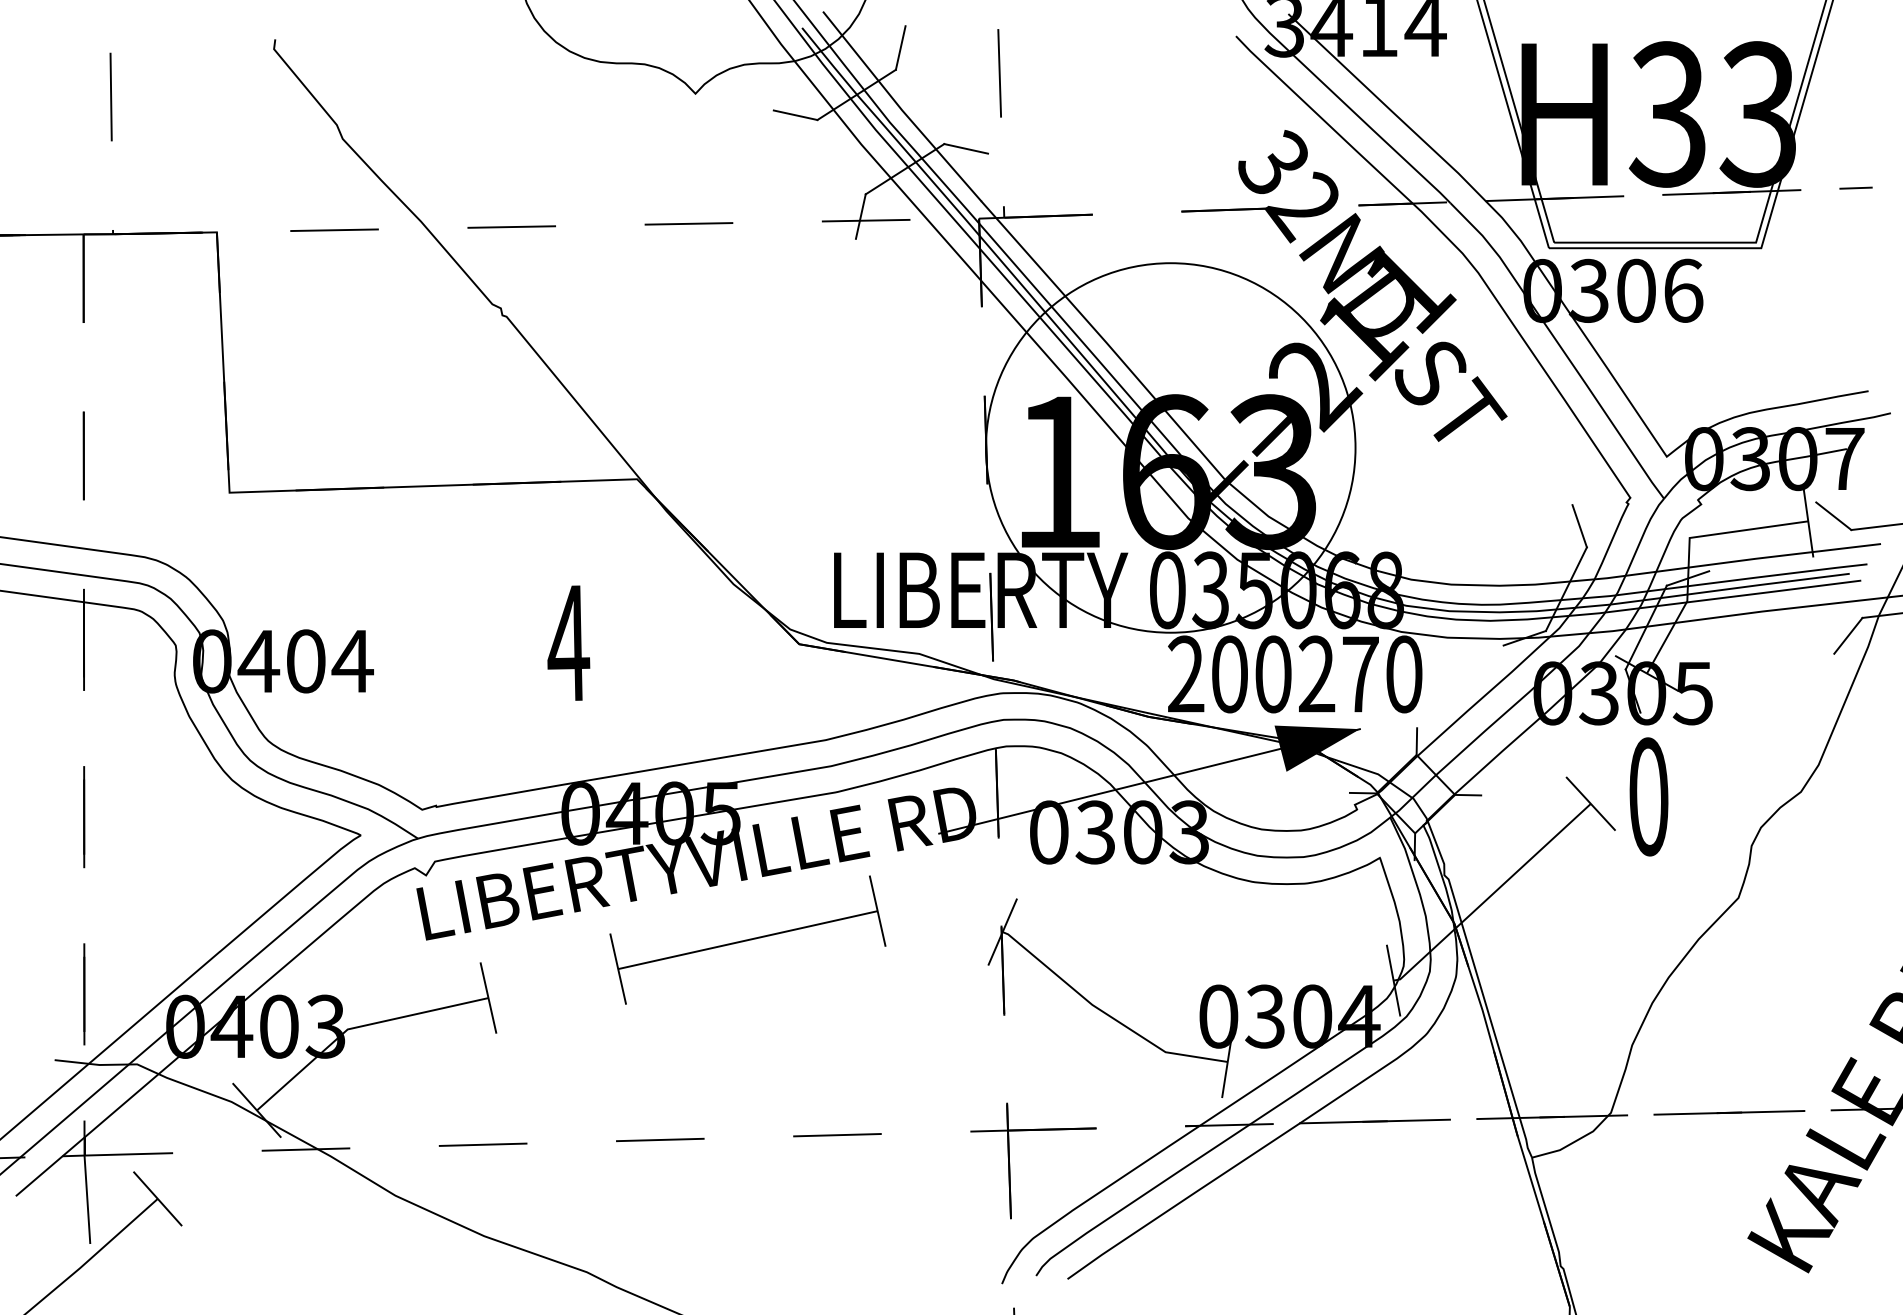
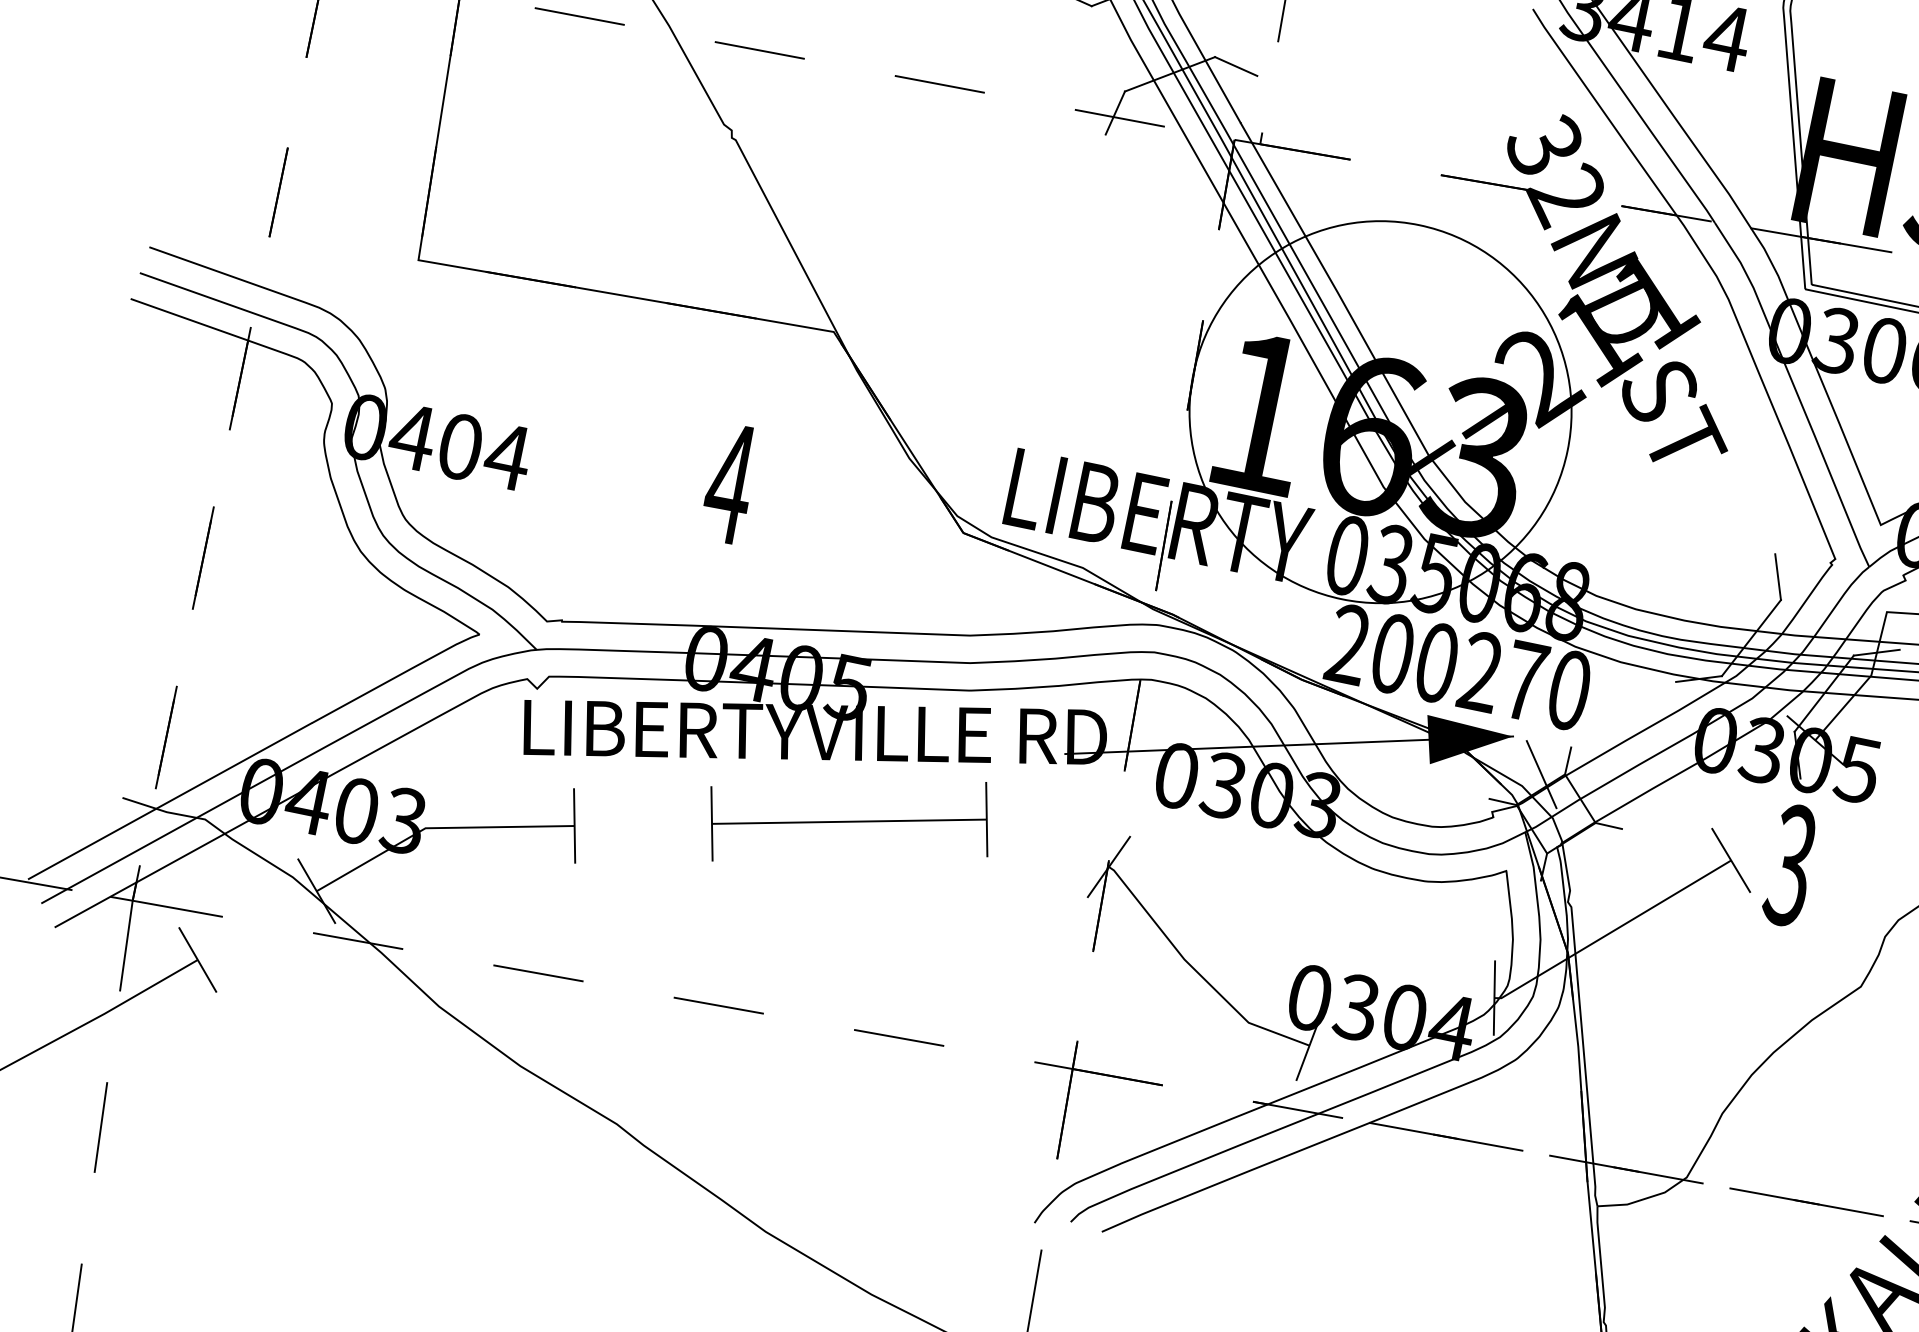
line: (1394, 759) -> (1541, 774), added
text: (1648, 796) -> (1791, 865), 0 -> 3

